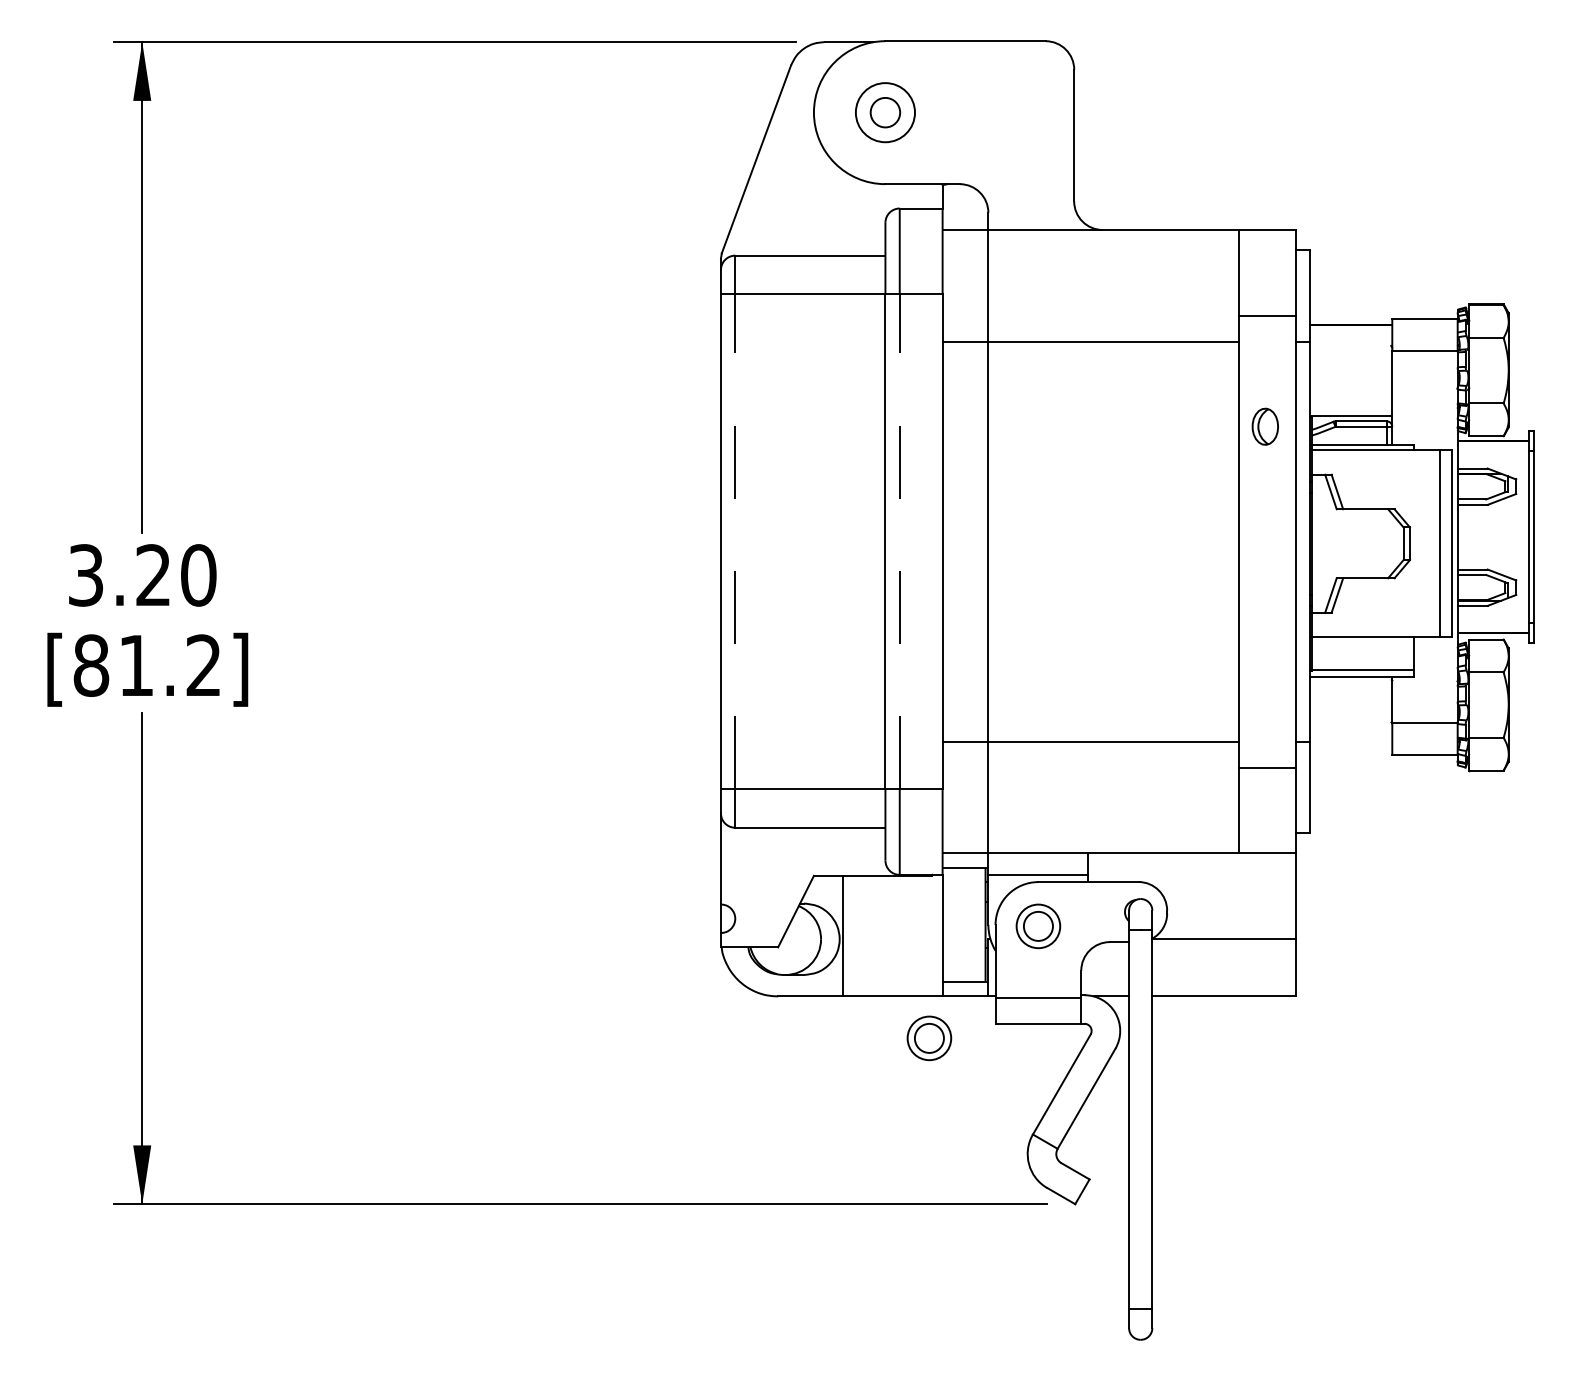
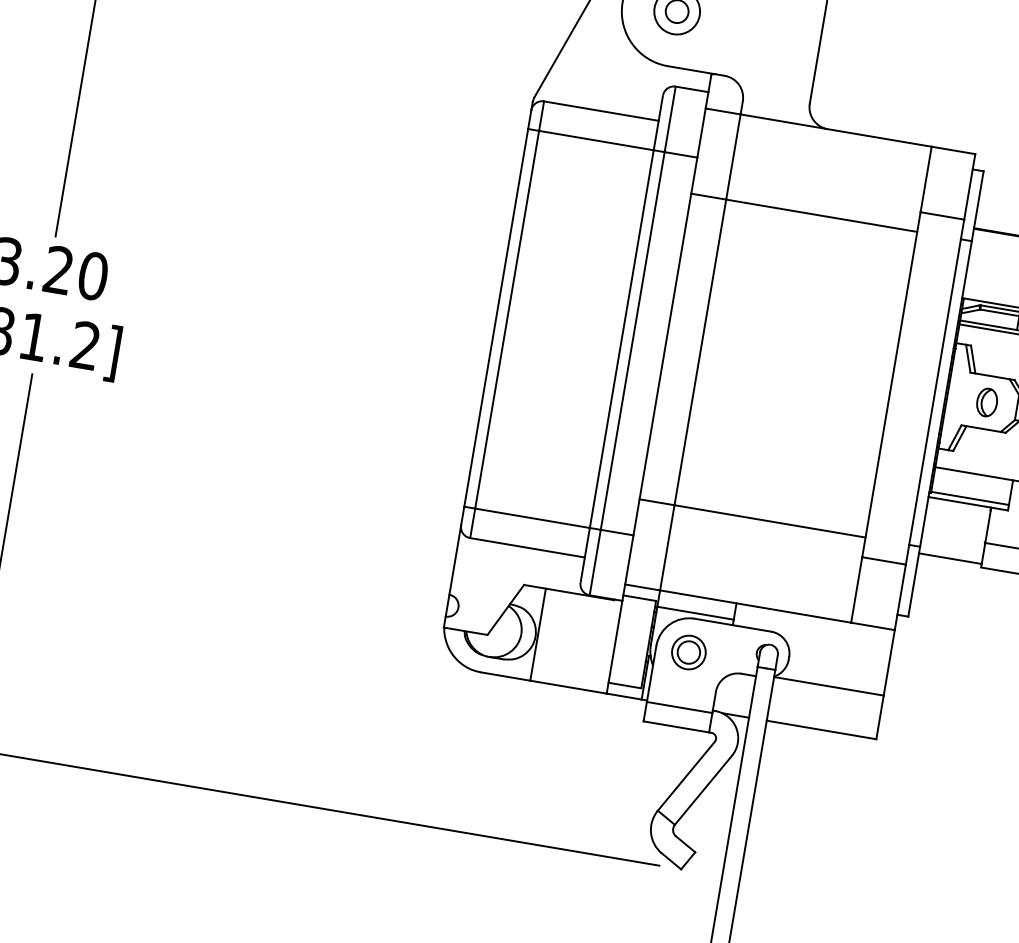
part: (1264, 426) -> (986, 402), moved
line: (735, 541) -> (507, 319), dashed -> solid
line: (899, 541) -> (632, 340), dashed -> solid
line: (1351, 750) -> (950, 558), added
part: (929, 1038) -> (591, 724), removed

